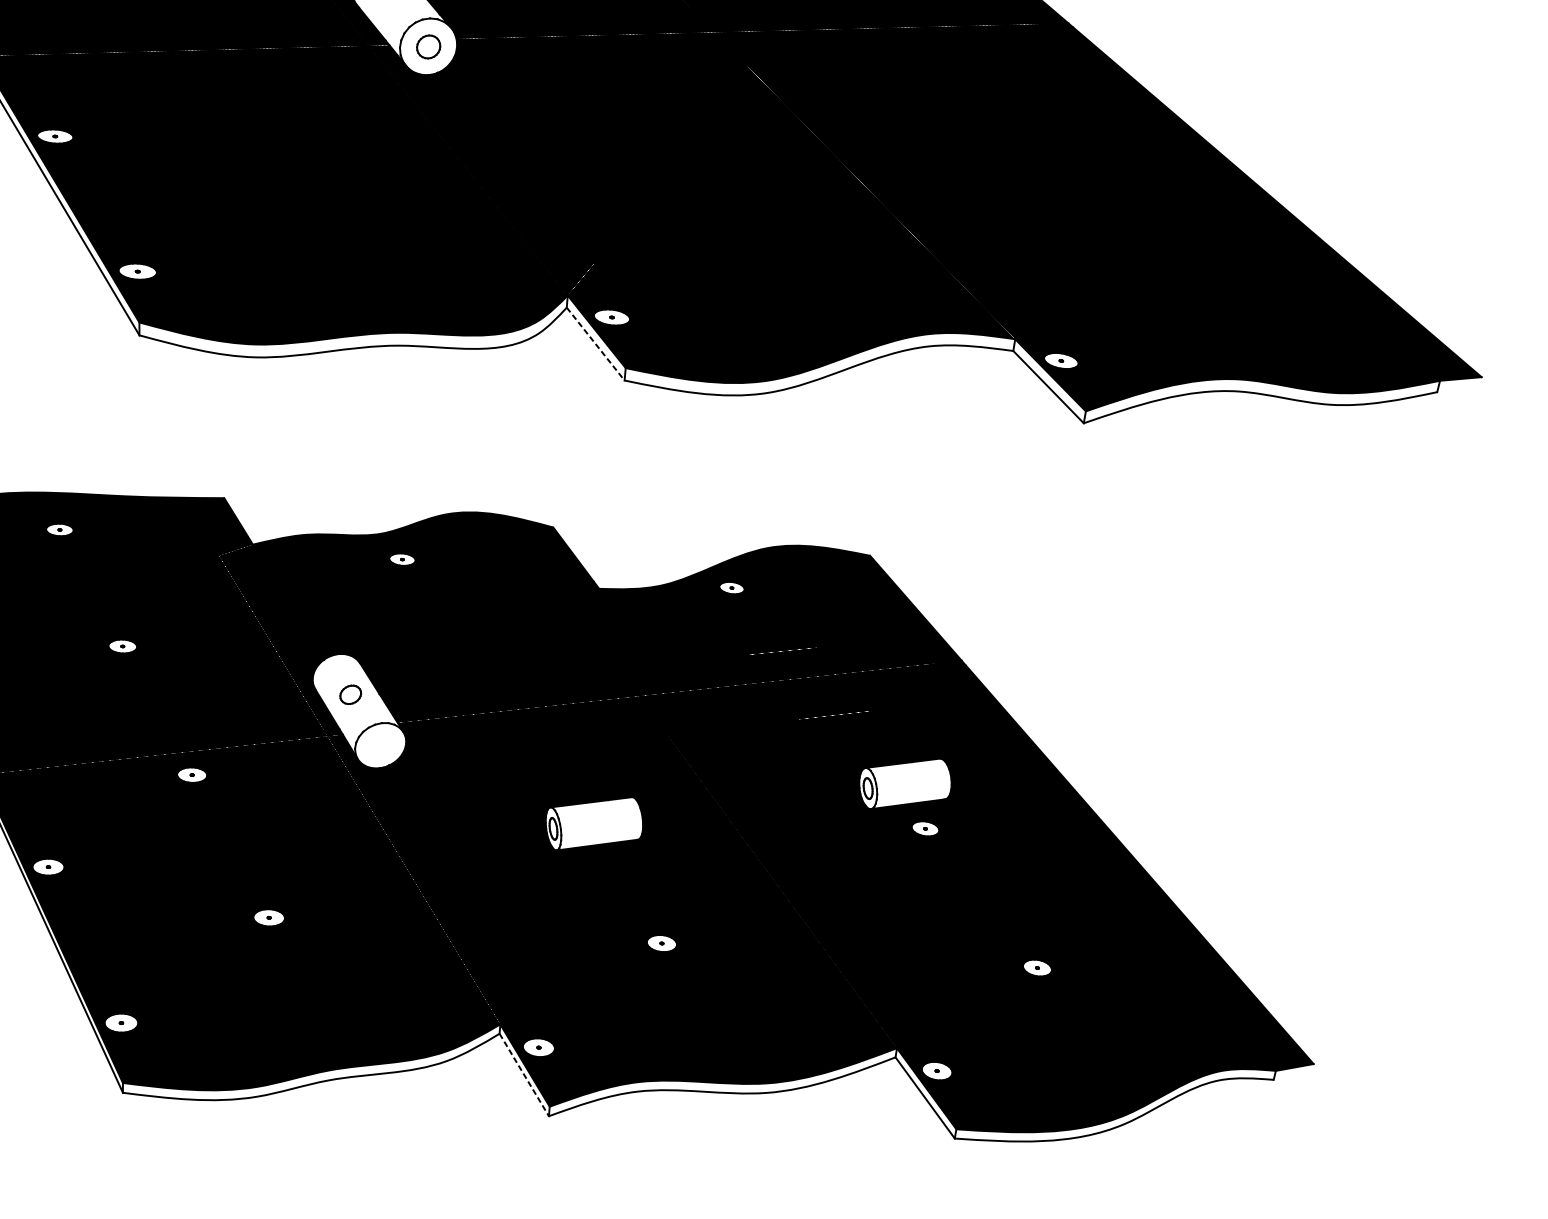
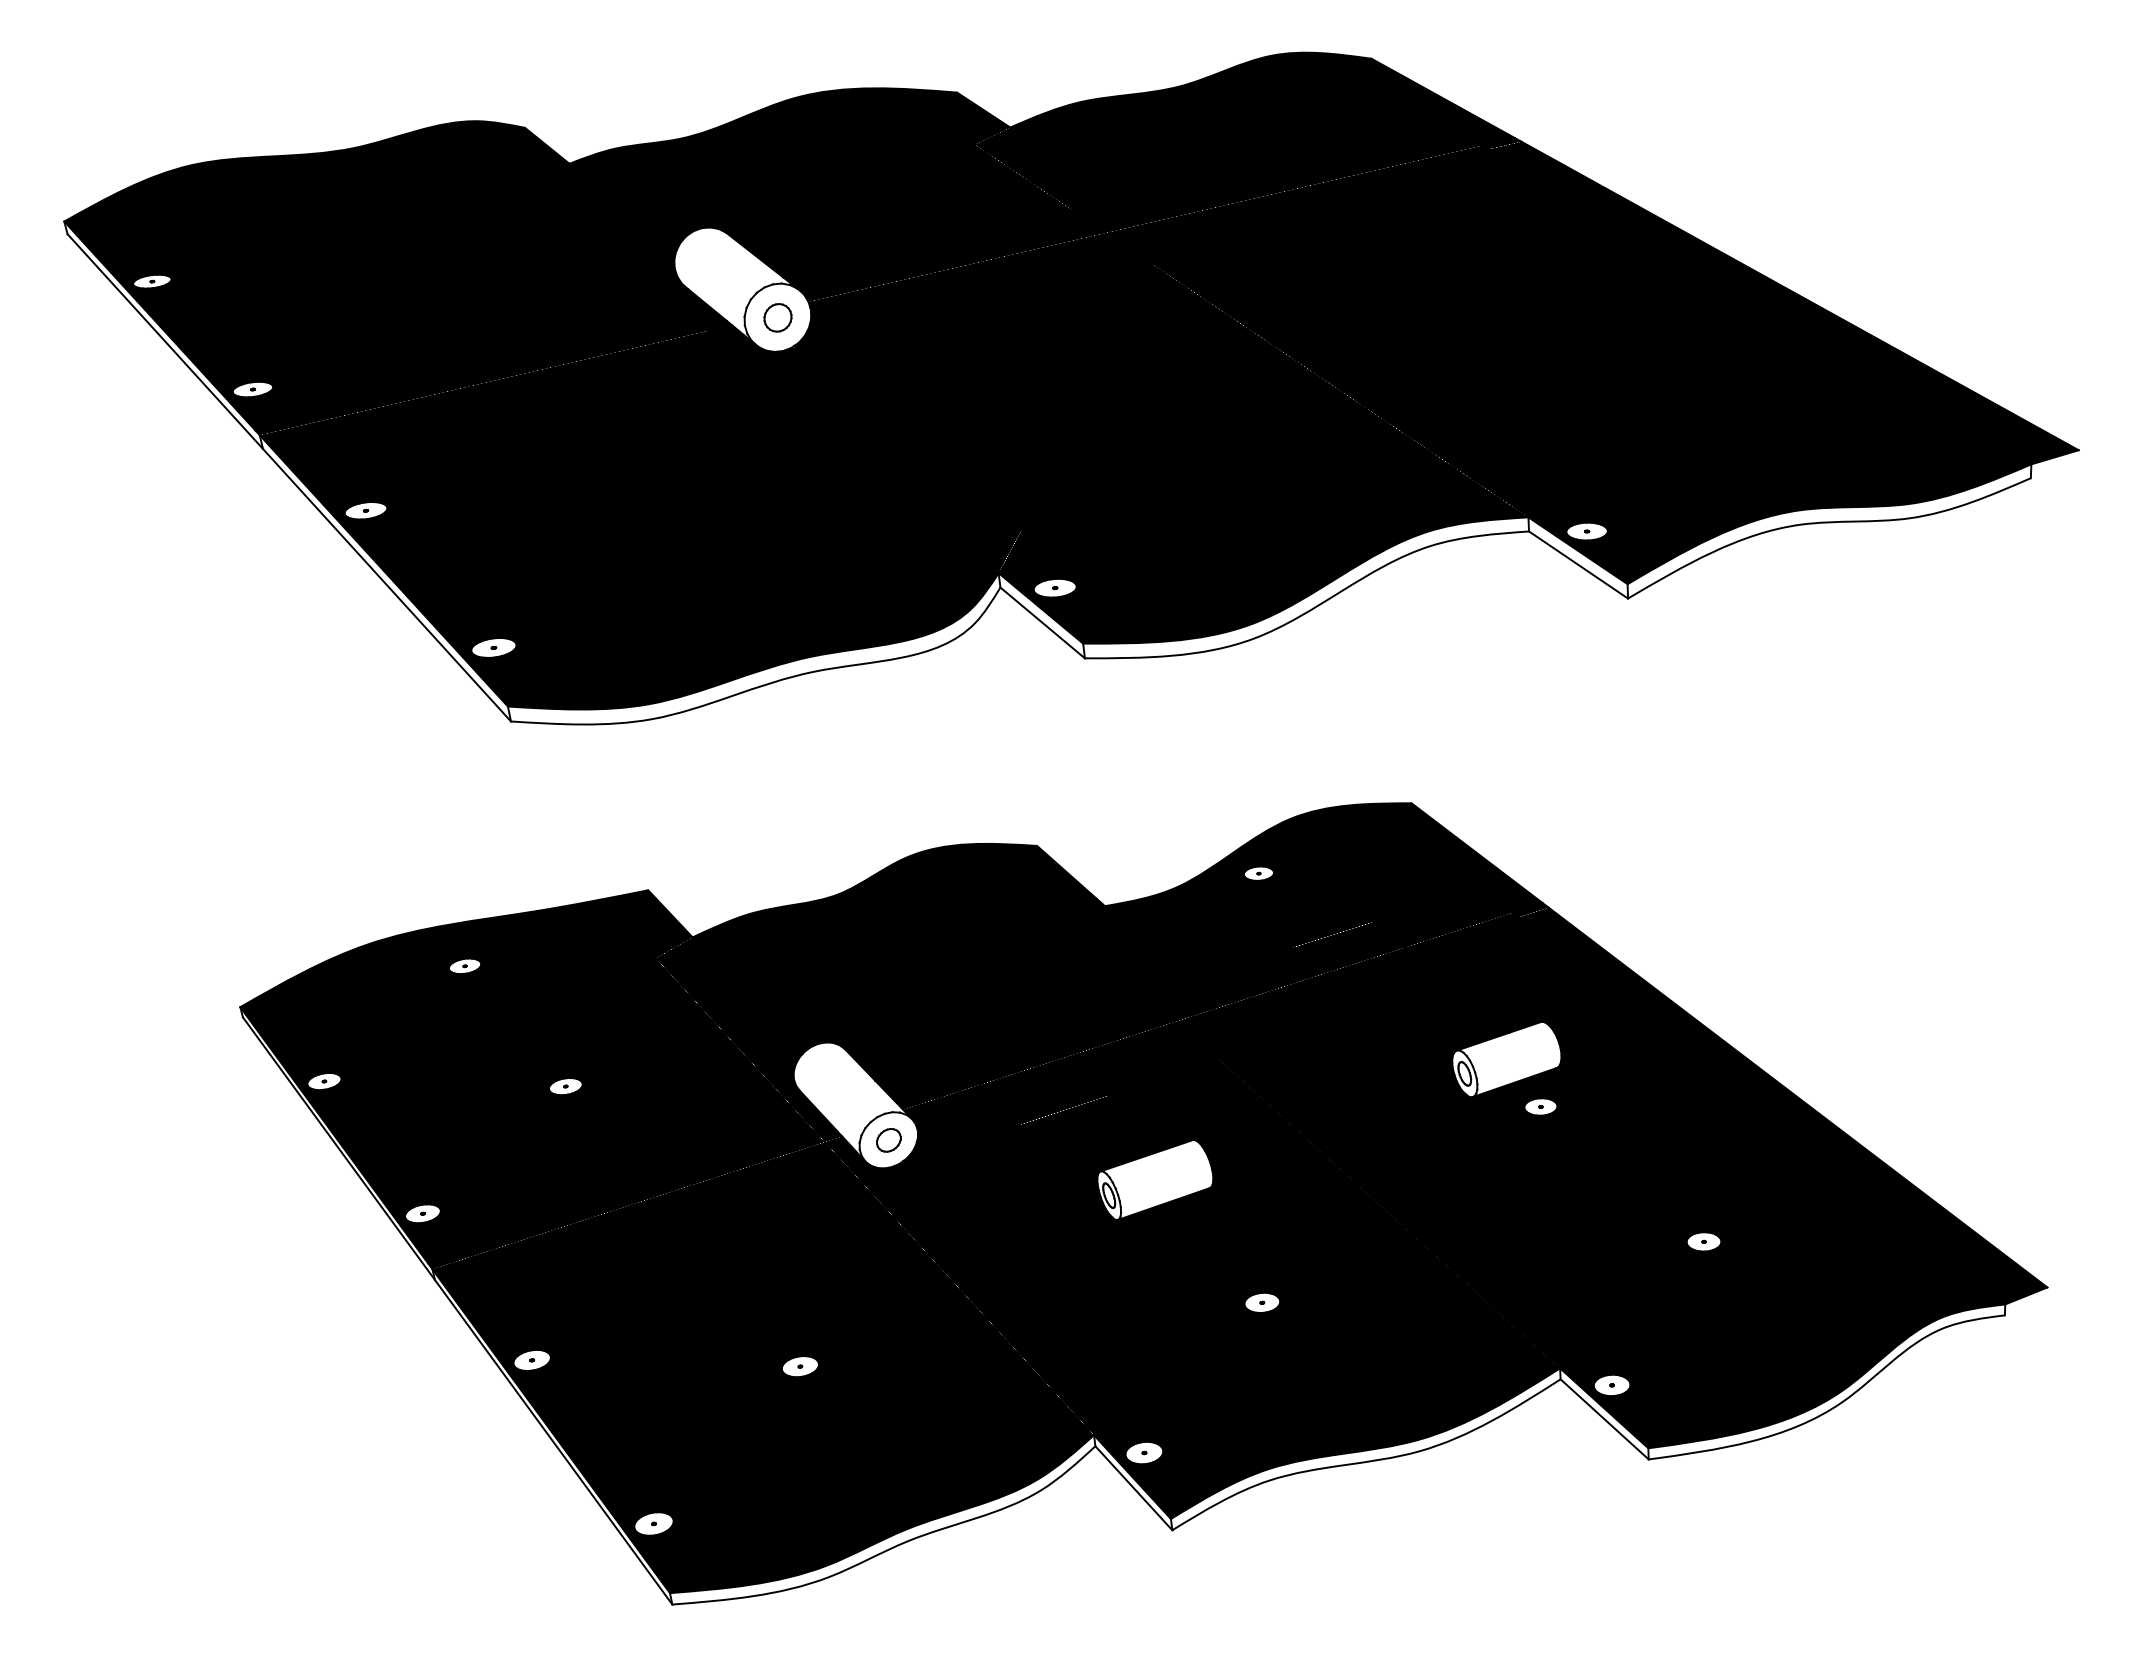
line: (596, 344) -> (1043, 623), dashed -> solid
part: (350, 694) -> (888, 1140), moved
line: (523, 1075) -> (1133, 1488), dashed -> solid

